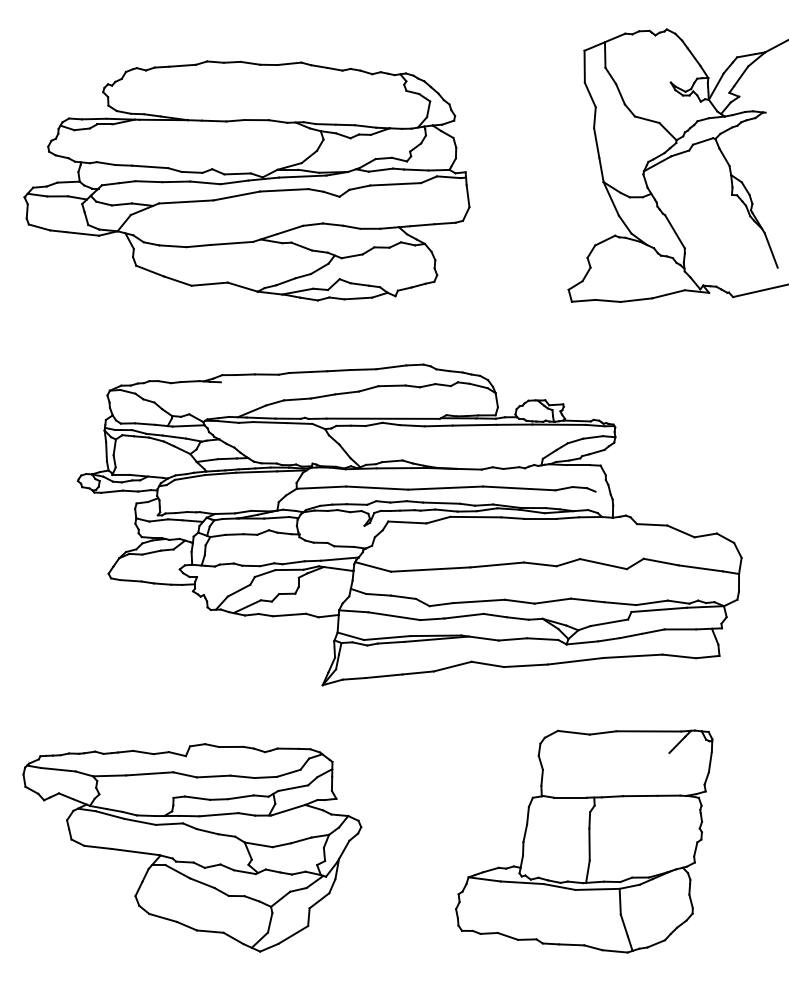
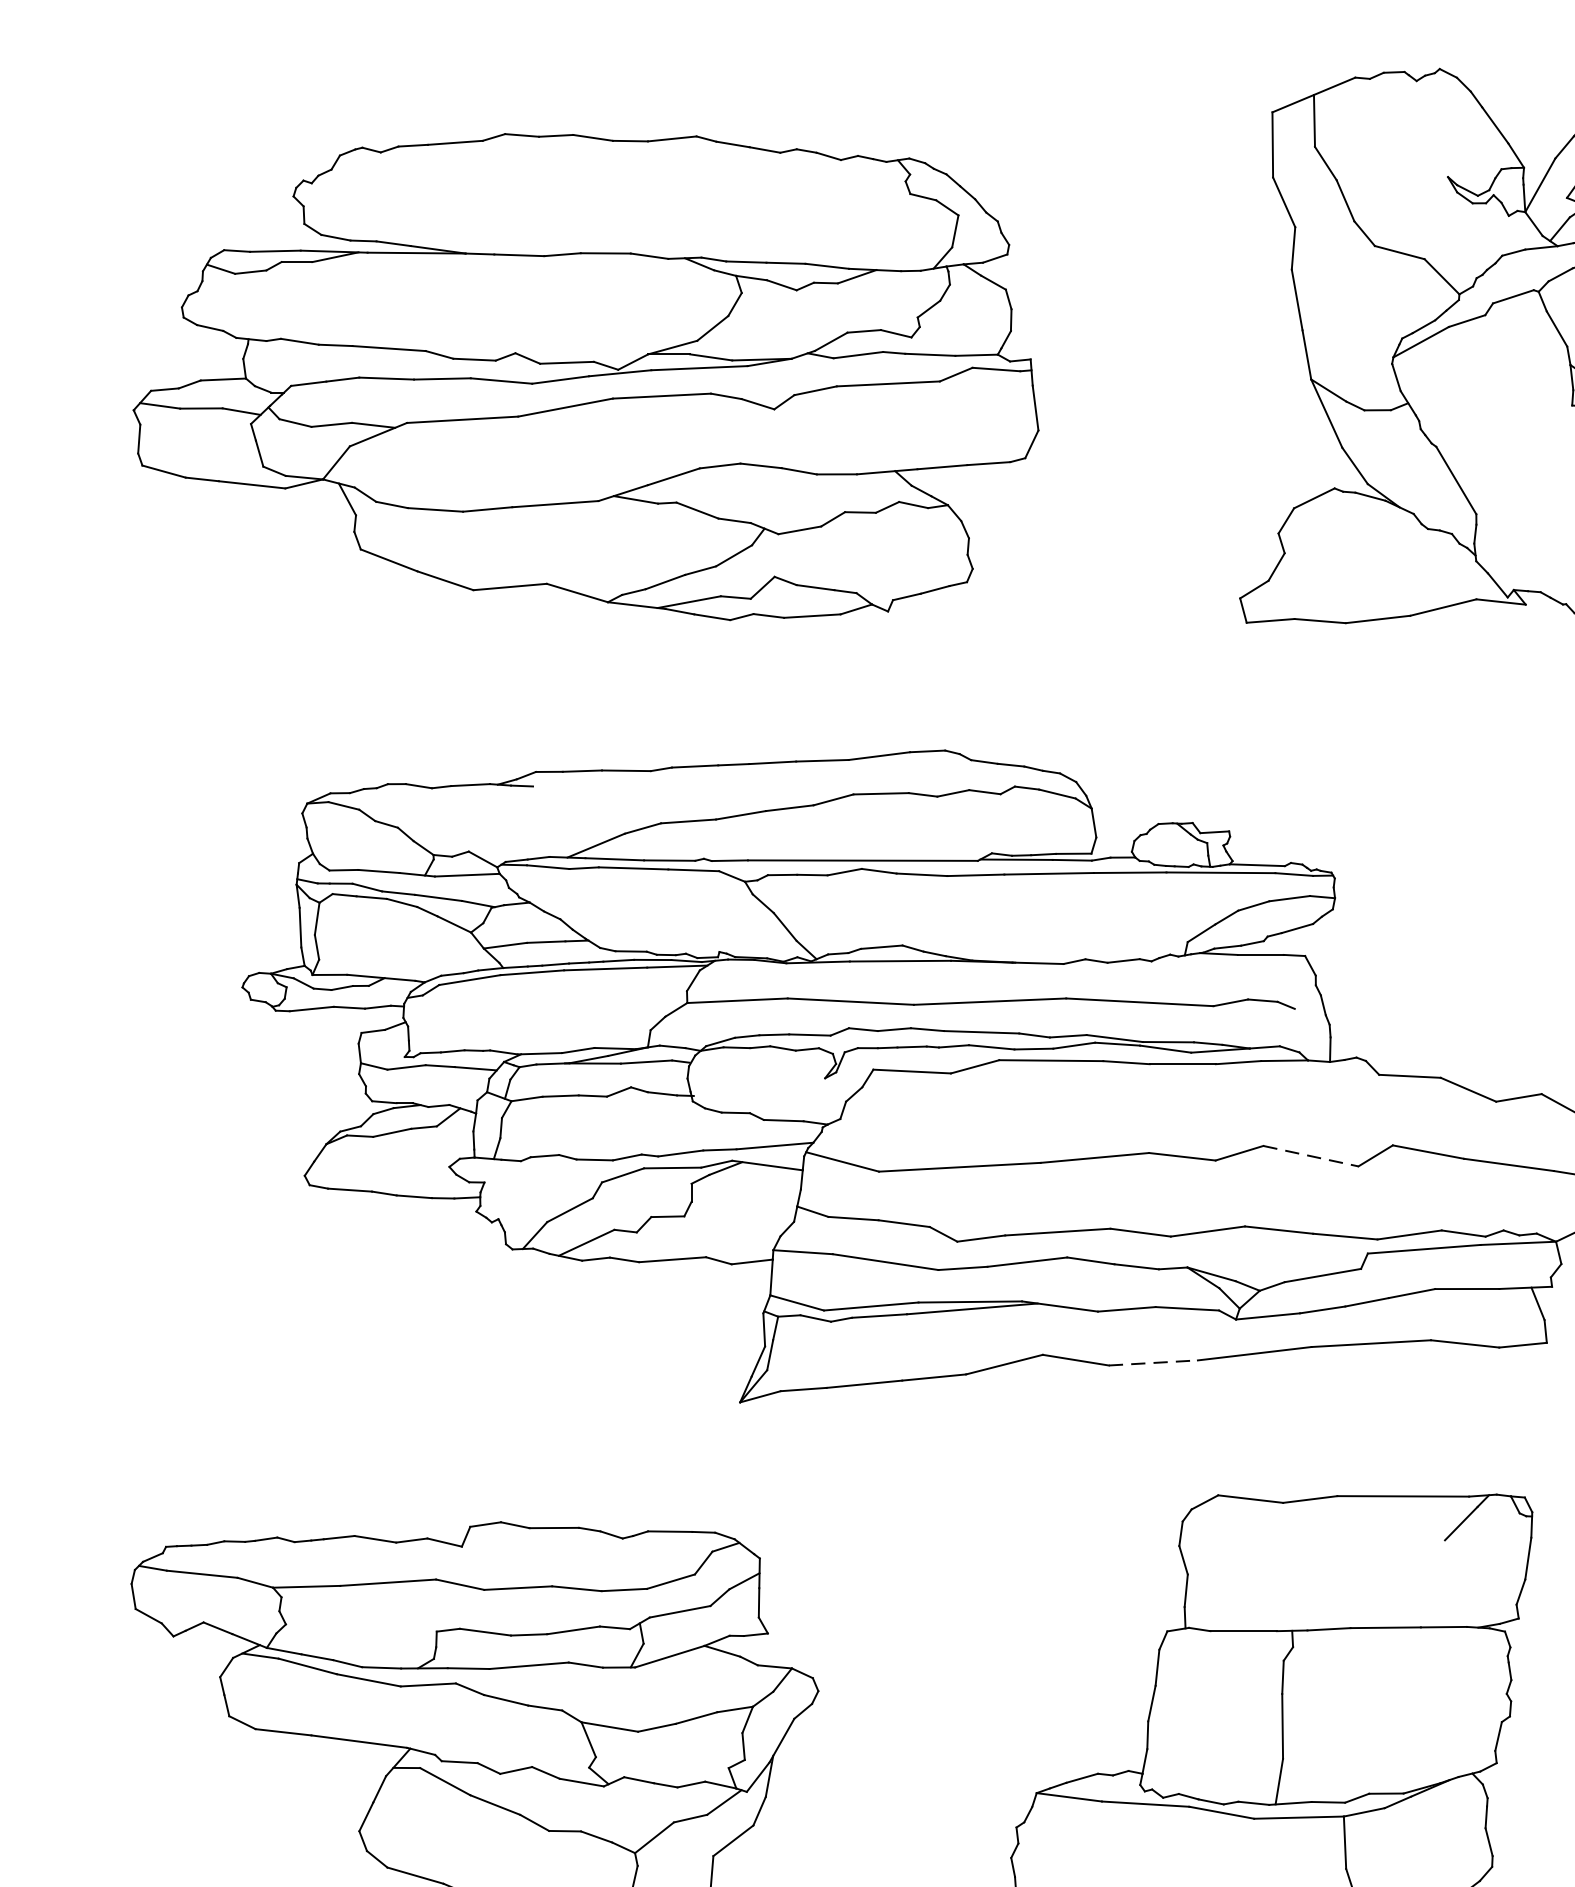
line: (603, 564) -> (1310, 1156), solid -> dashed
line: (525, 665) -> (1152, 1362), solid -> dashed

